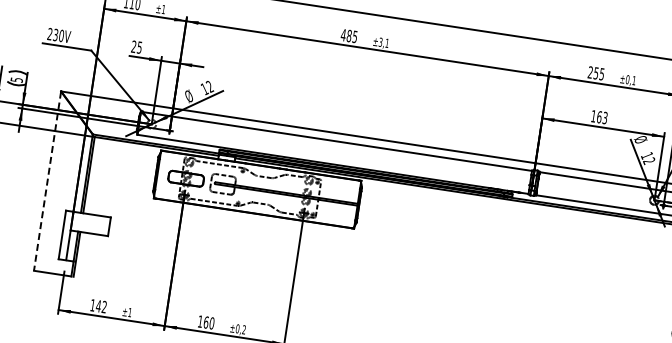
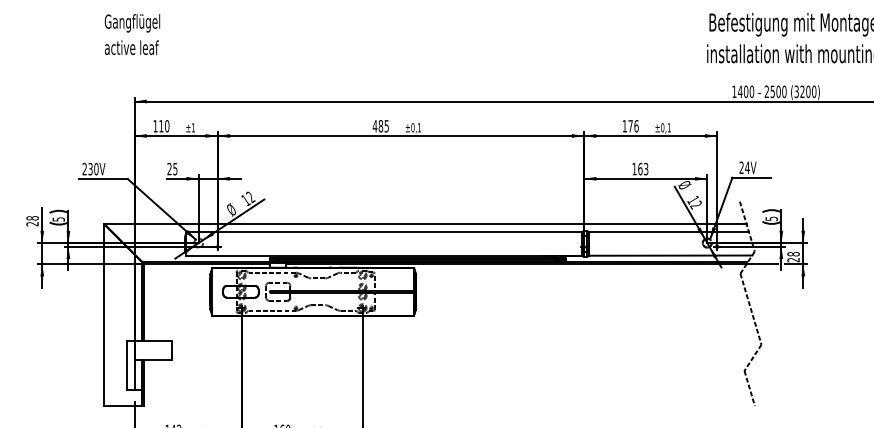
text: (380, 41) -> (412, 127), ±3,1 -> ±0,1
text: (596, 73) -> (630, 126), 255 -> 176
line: (47, 180) -> (104, 314), dashed -> solid

